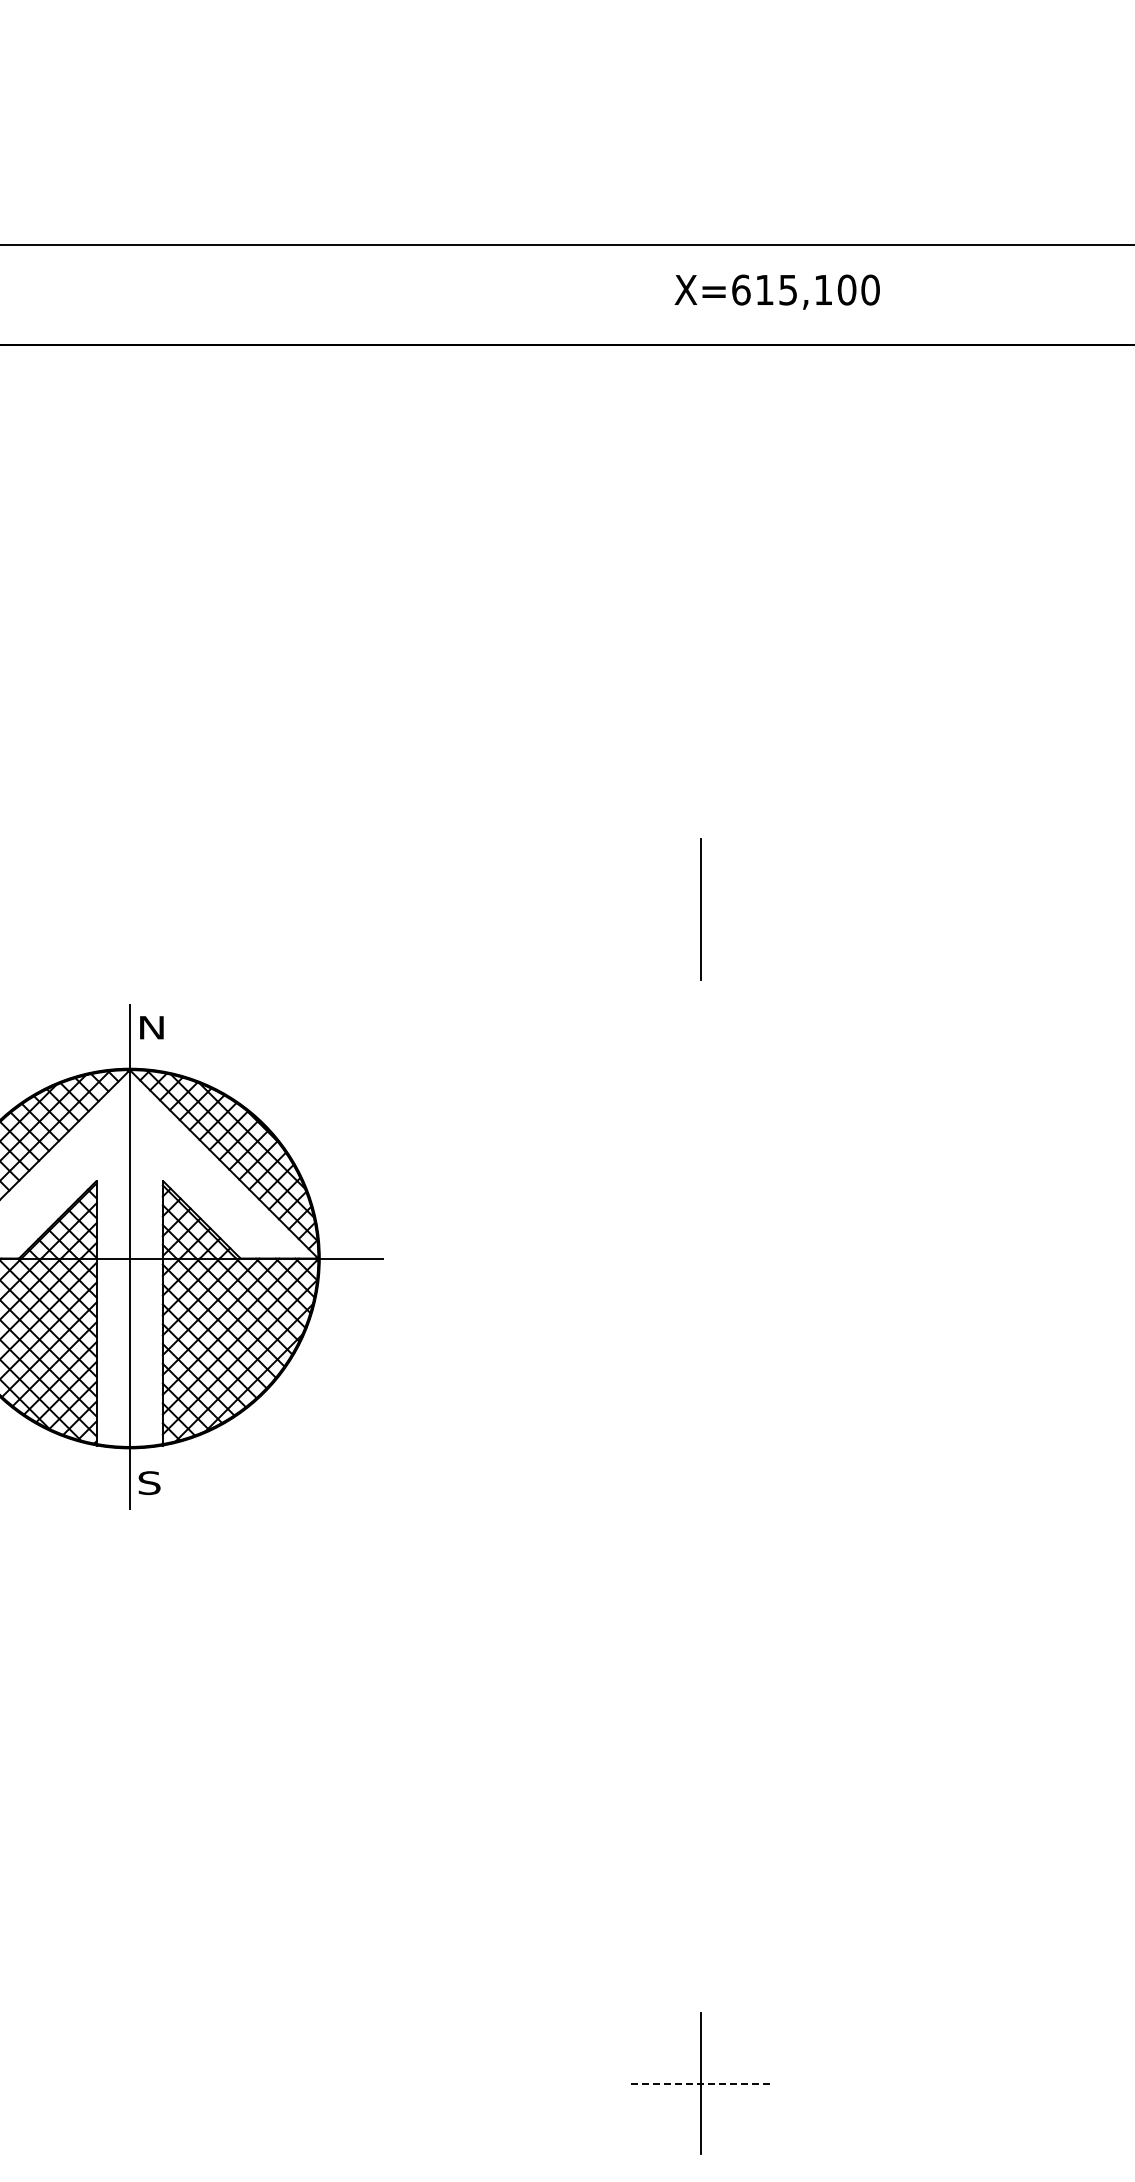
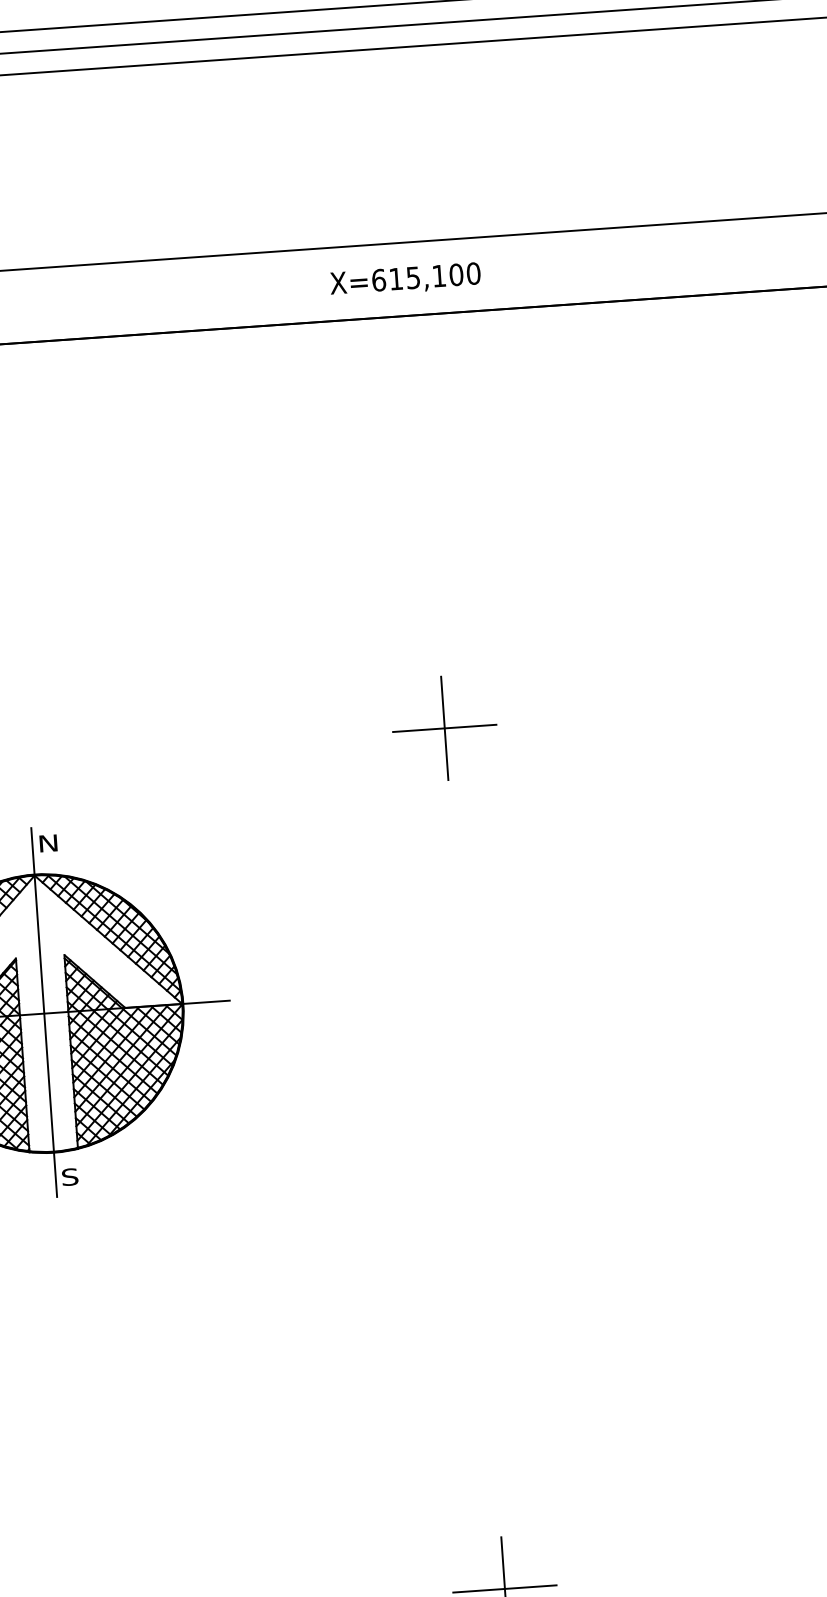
text: (776, 291) -> (404, 279), moved
line: (700, 909) -> (444, 728), added
line: (701, 2083) -> (505, 1588), dashed -> solid

